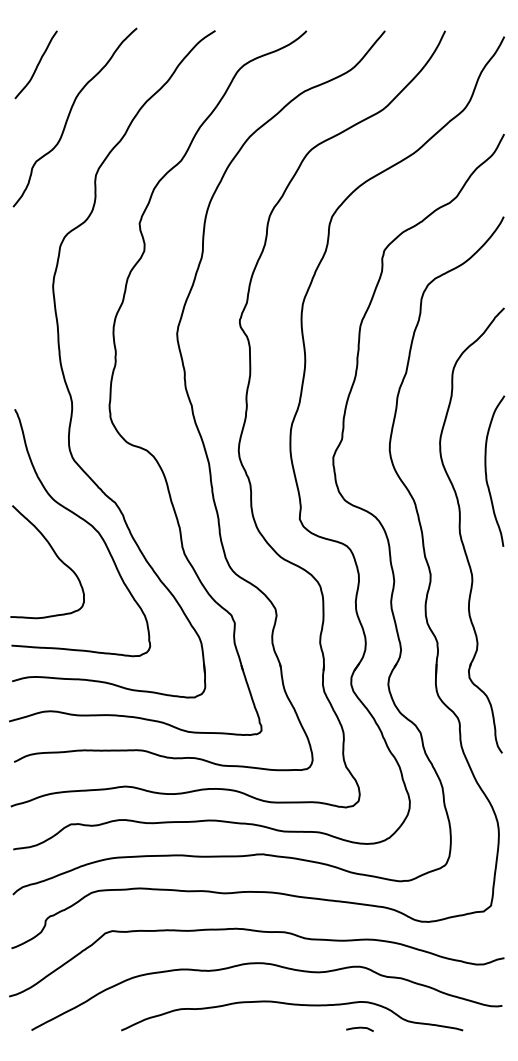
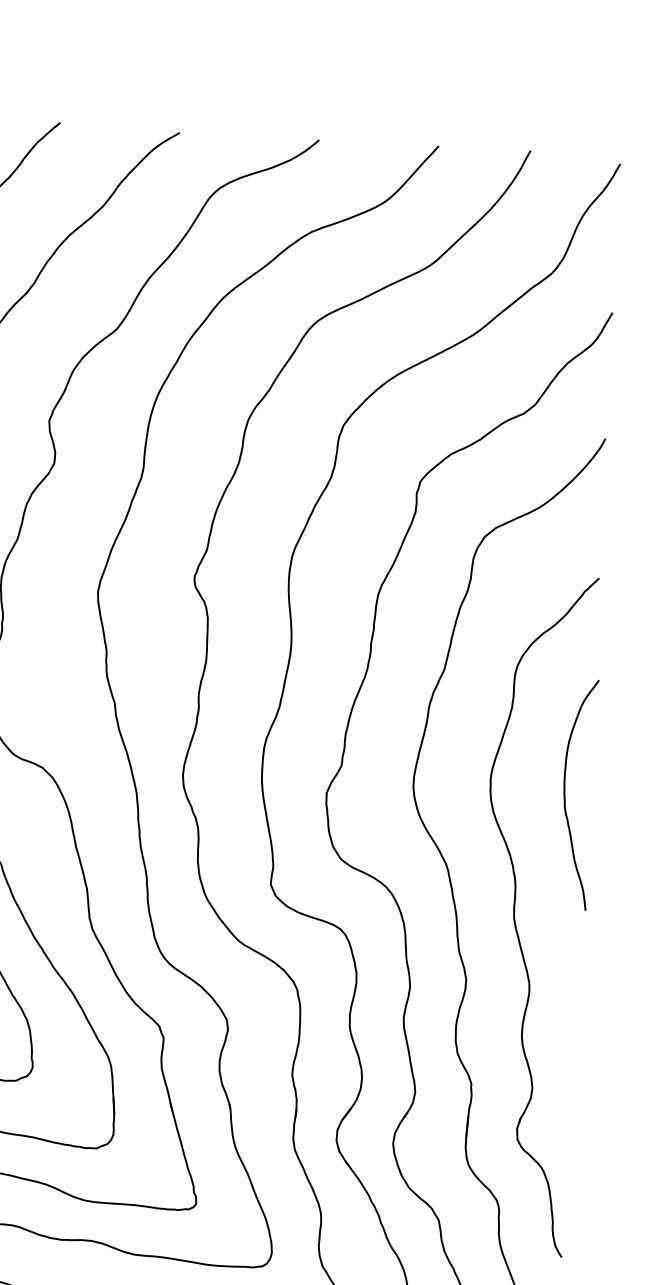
curve: (486, 470) -> (565, 792), moved

